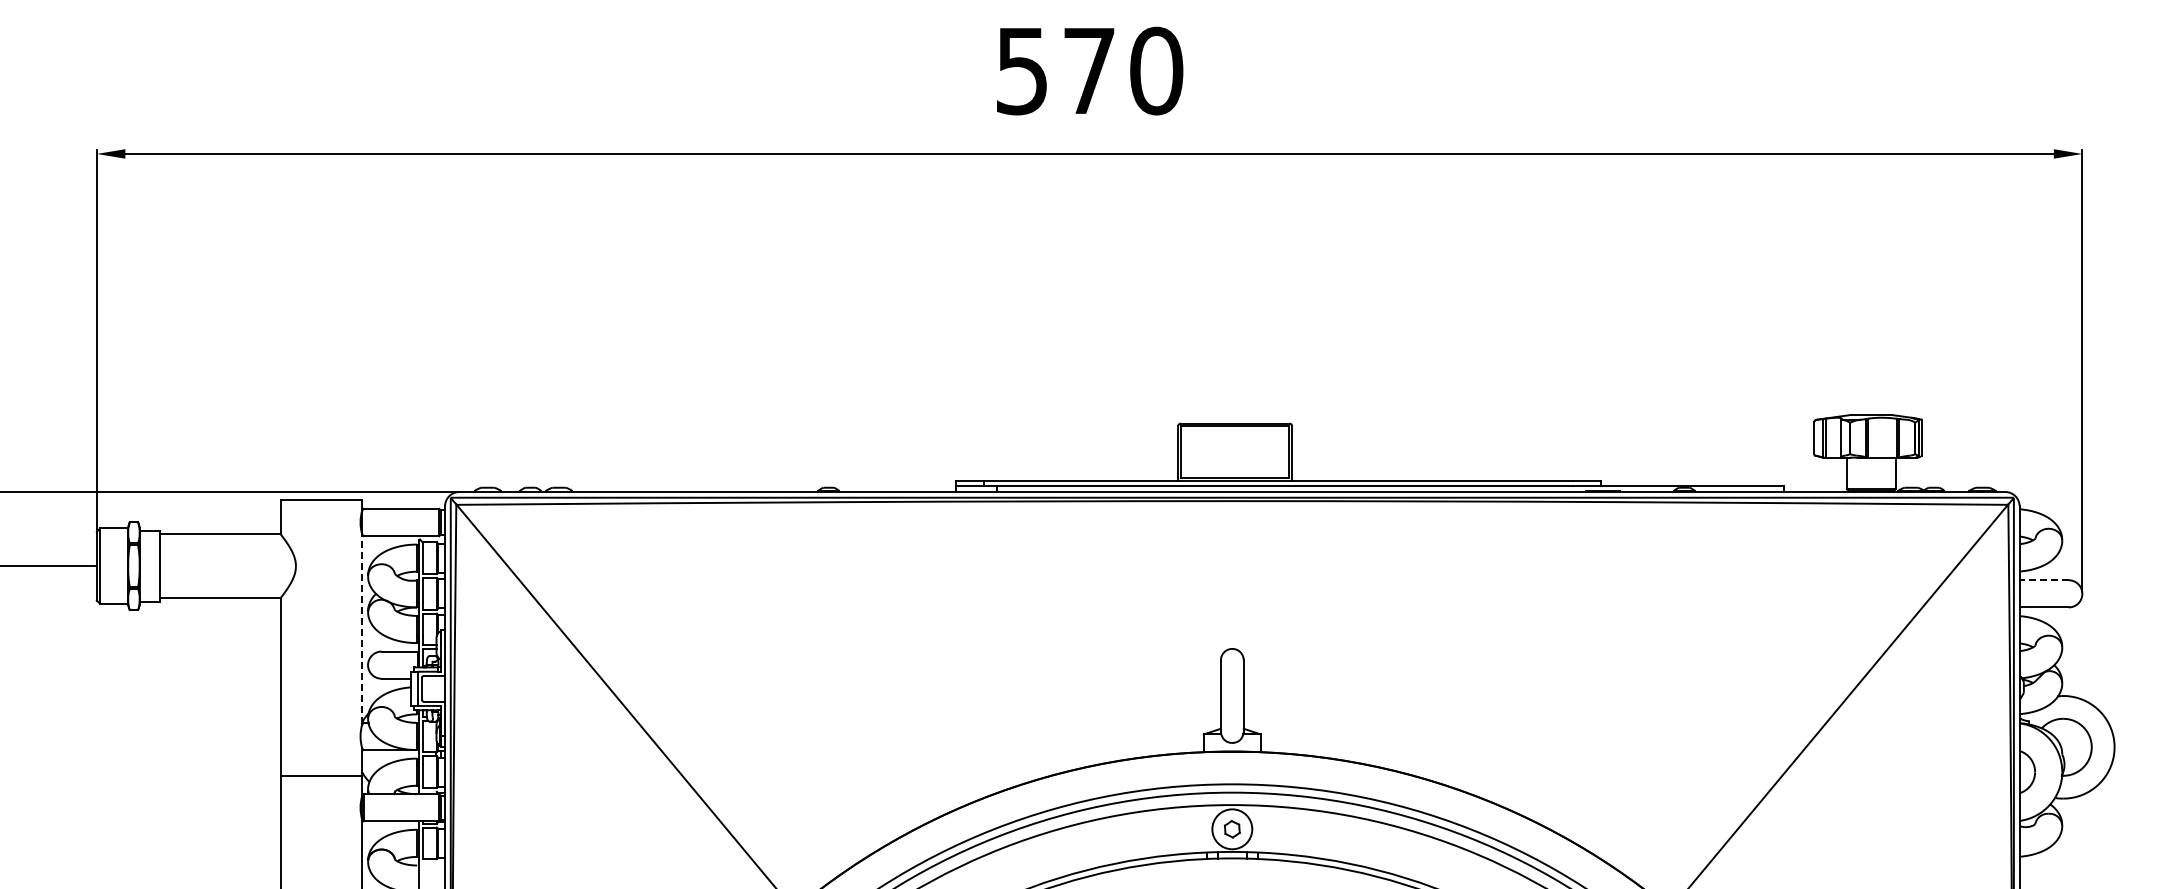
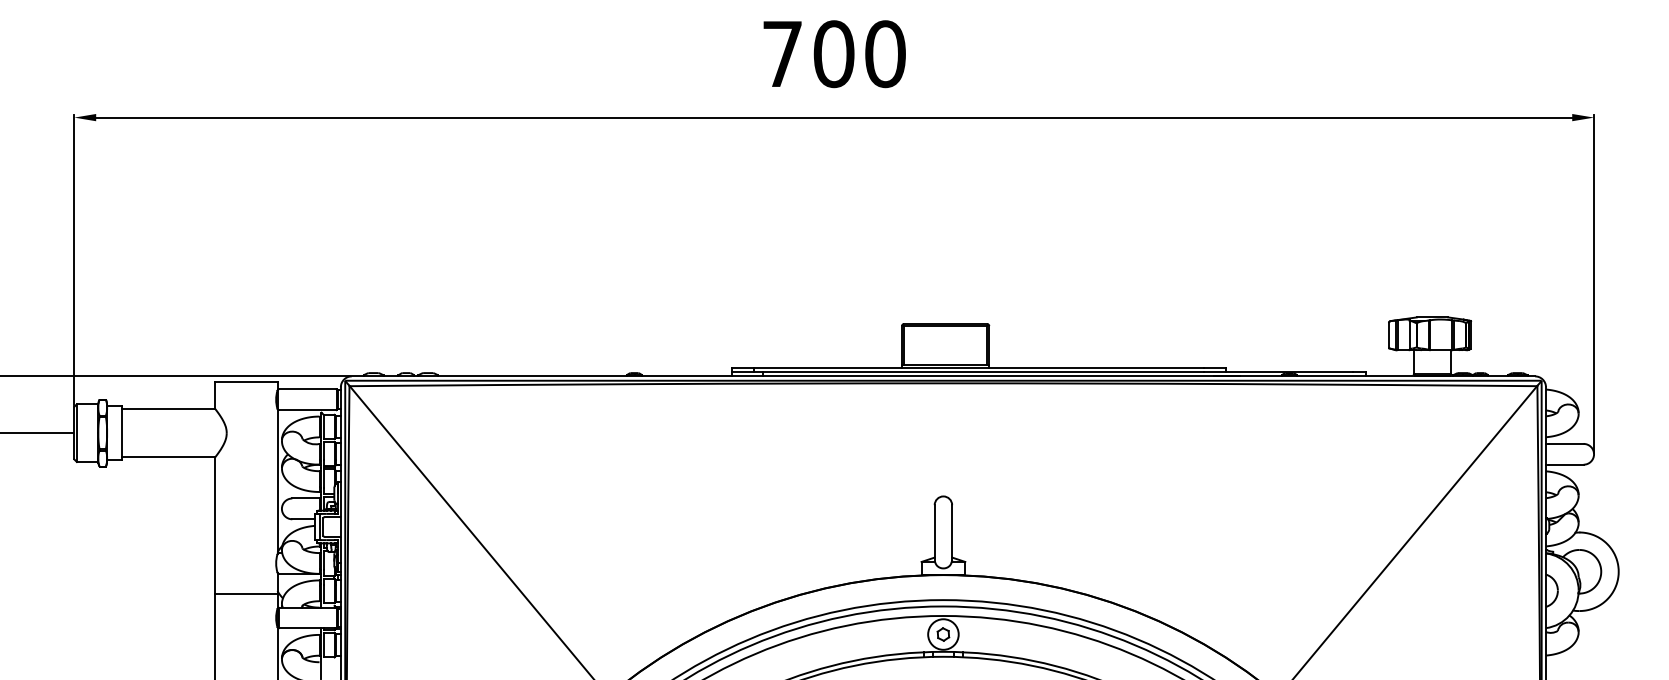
text: (1056, 70) -> (808, 53), 570 -> 700
line: (2045, 580) -> (1565, 444), dashed -> solid
line: (362, 629) -> (277, 481), dashed -> solid

